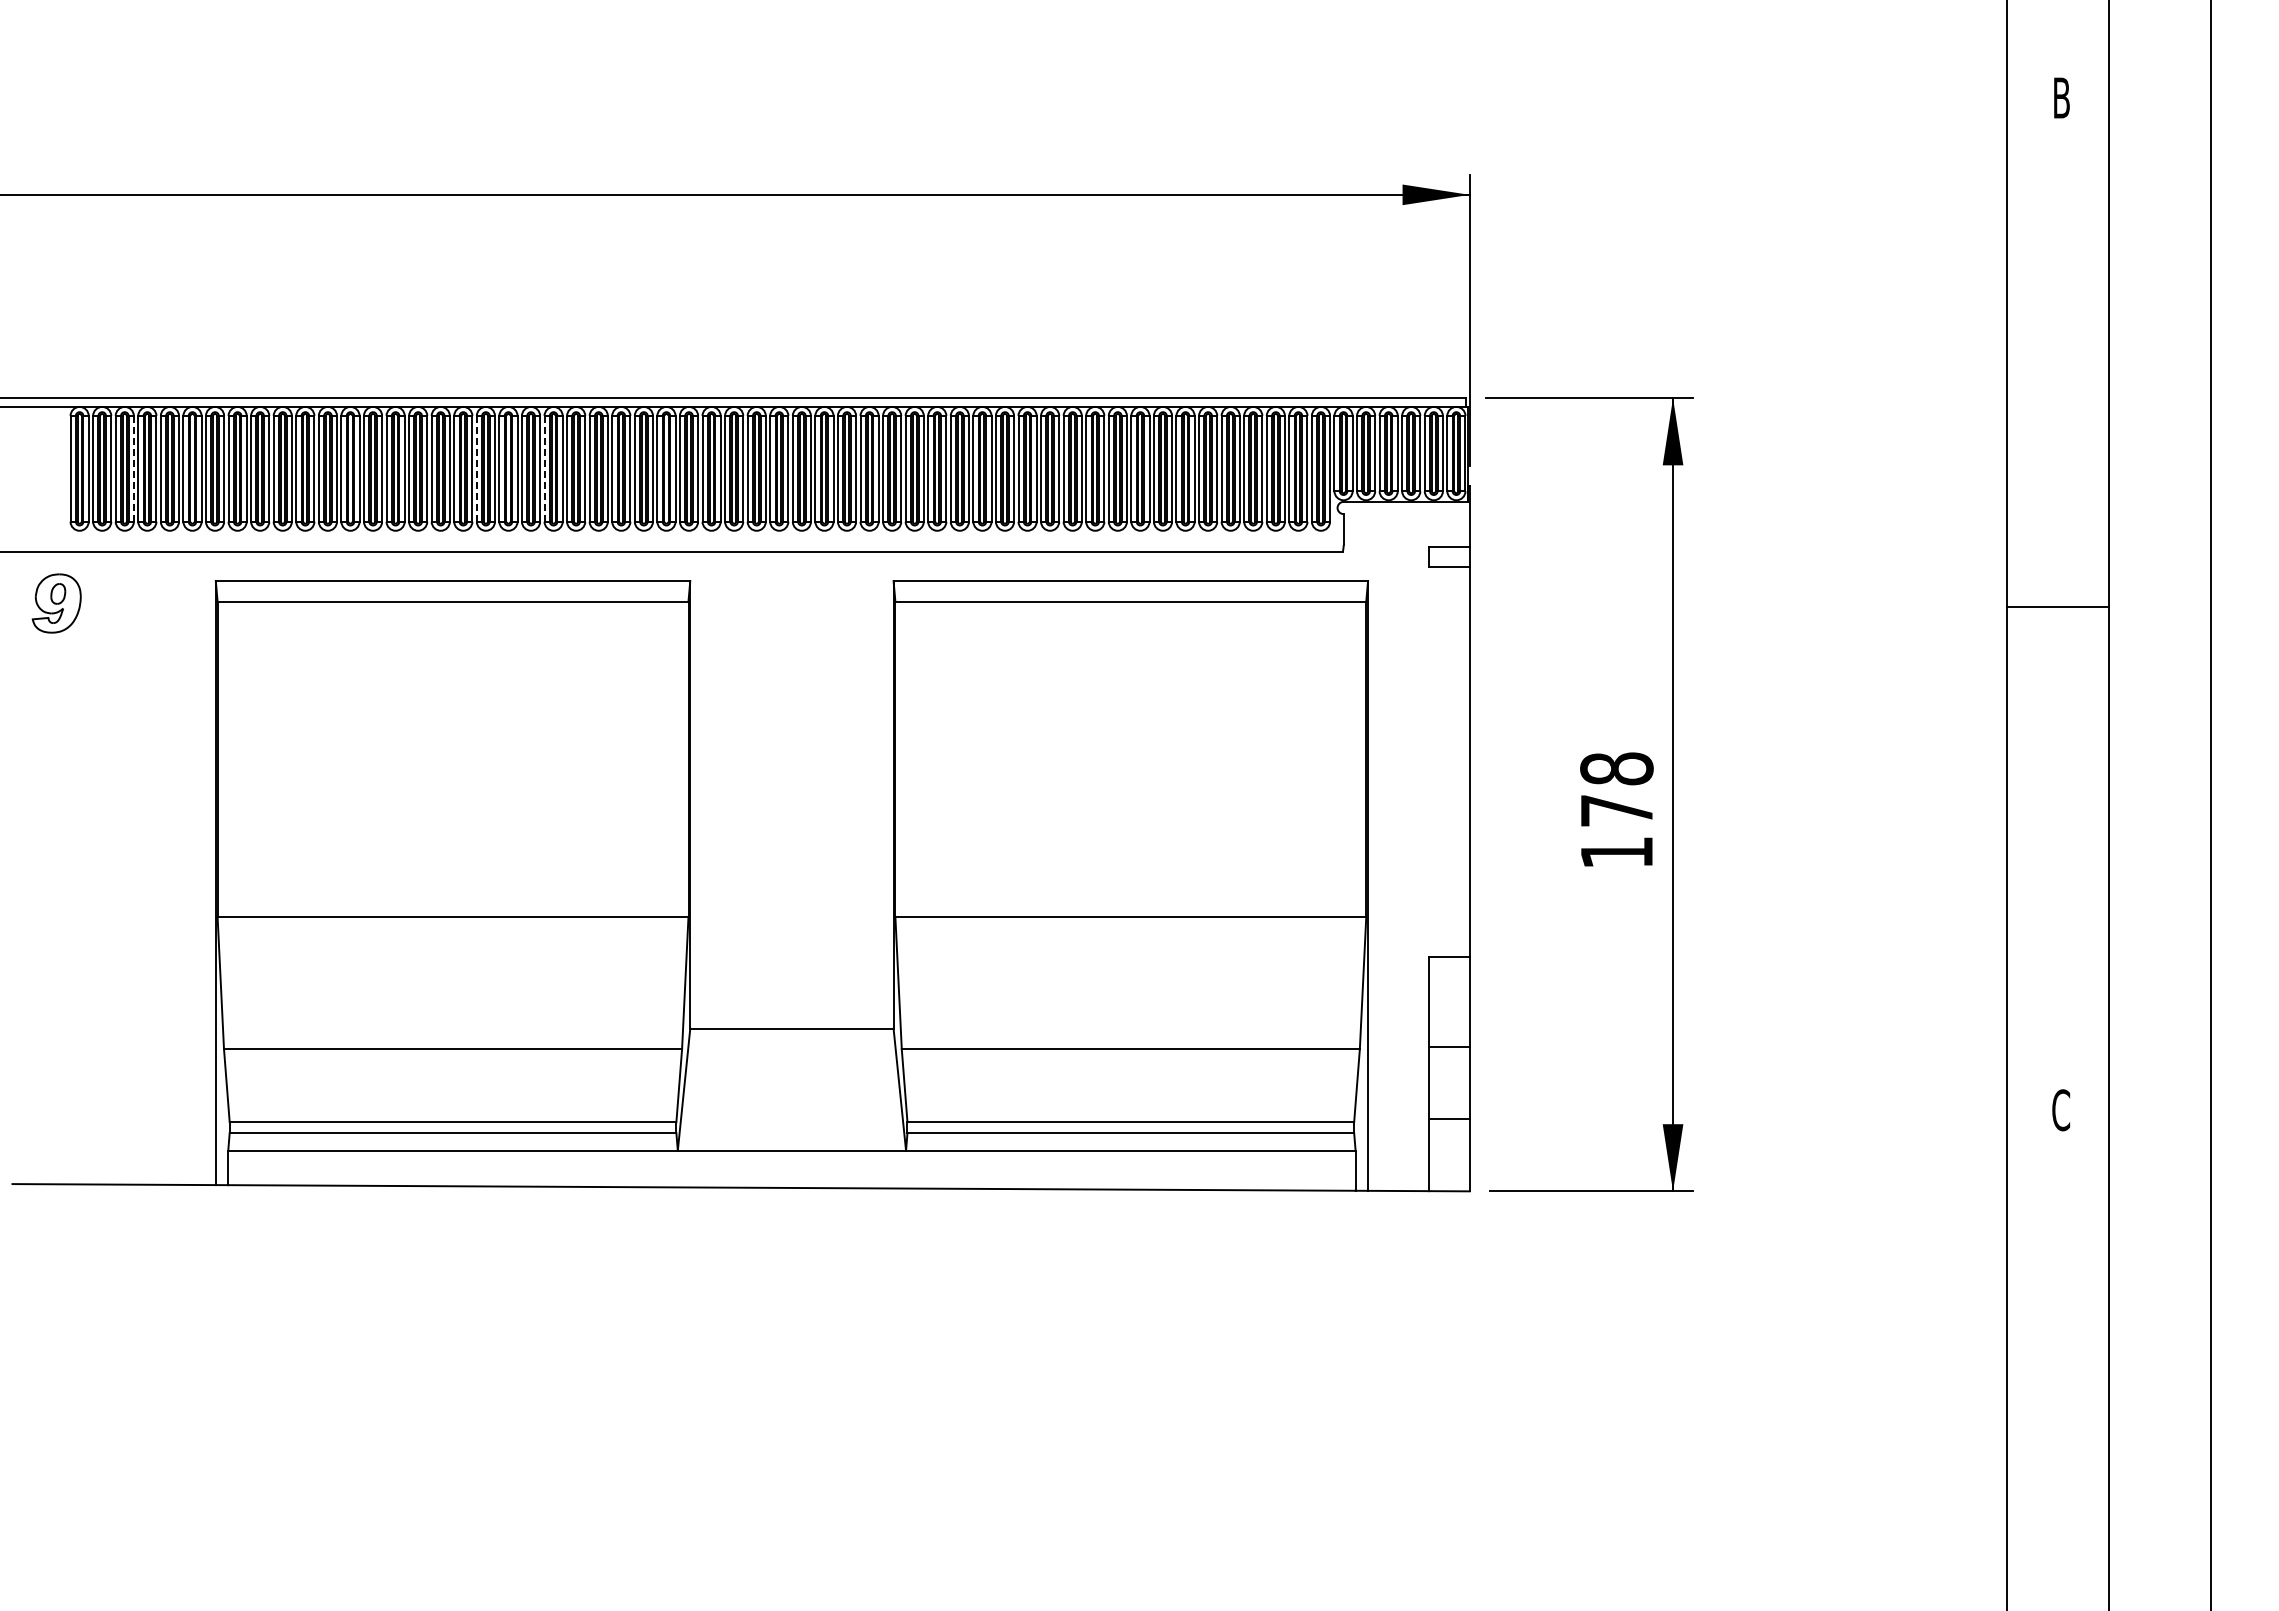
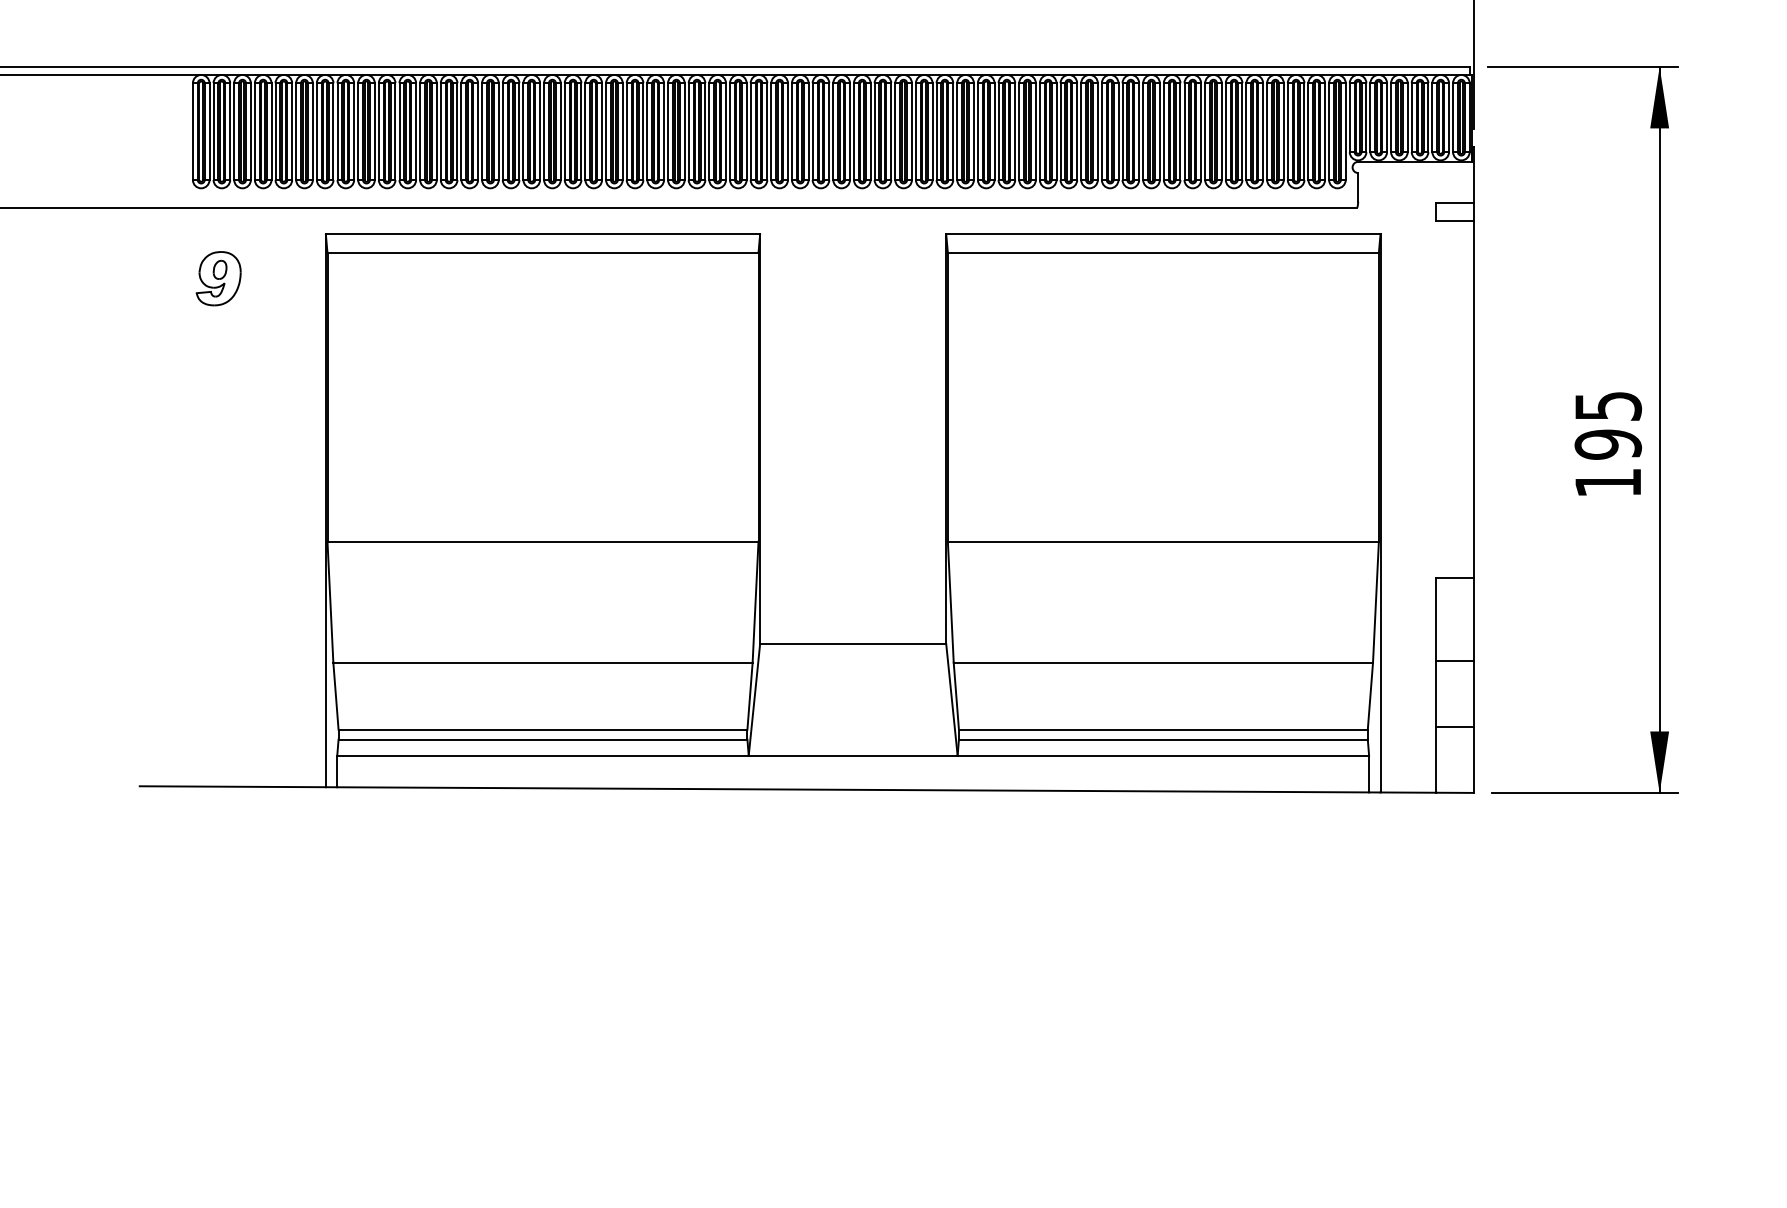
line: (133, 468) -> (250, 131), dashed -> solid
line: (476, 468) -> (564, 131), dashed -> solid
line: (544, 468) -> (626, 131), dashed -> solid
part: (56, 603) -> (218, 278), moved
text: (1616, 789) -> (1607, 425), 178 -> 195

